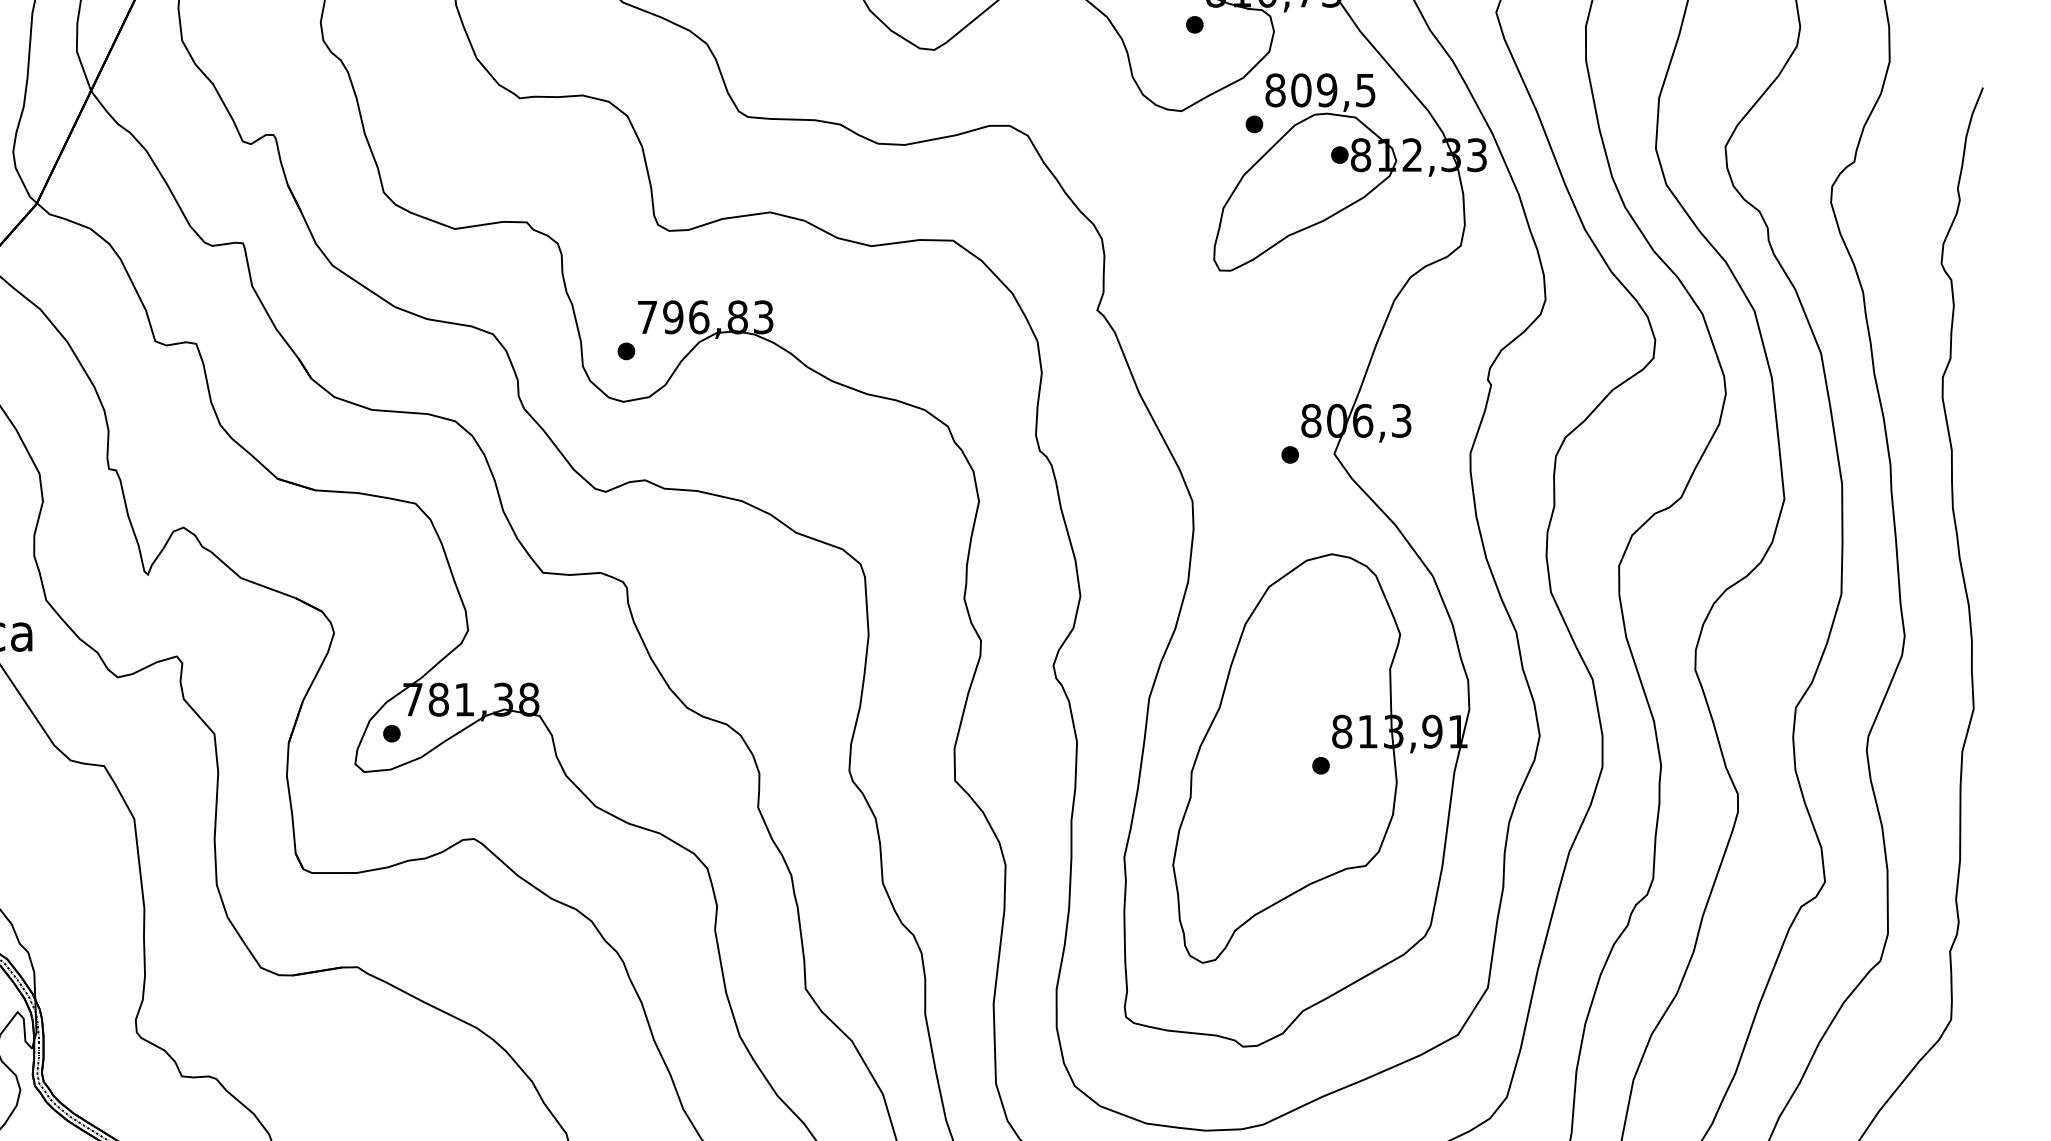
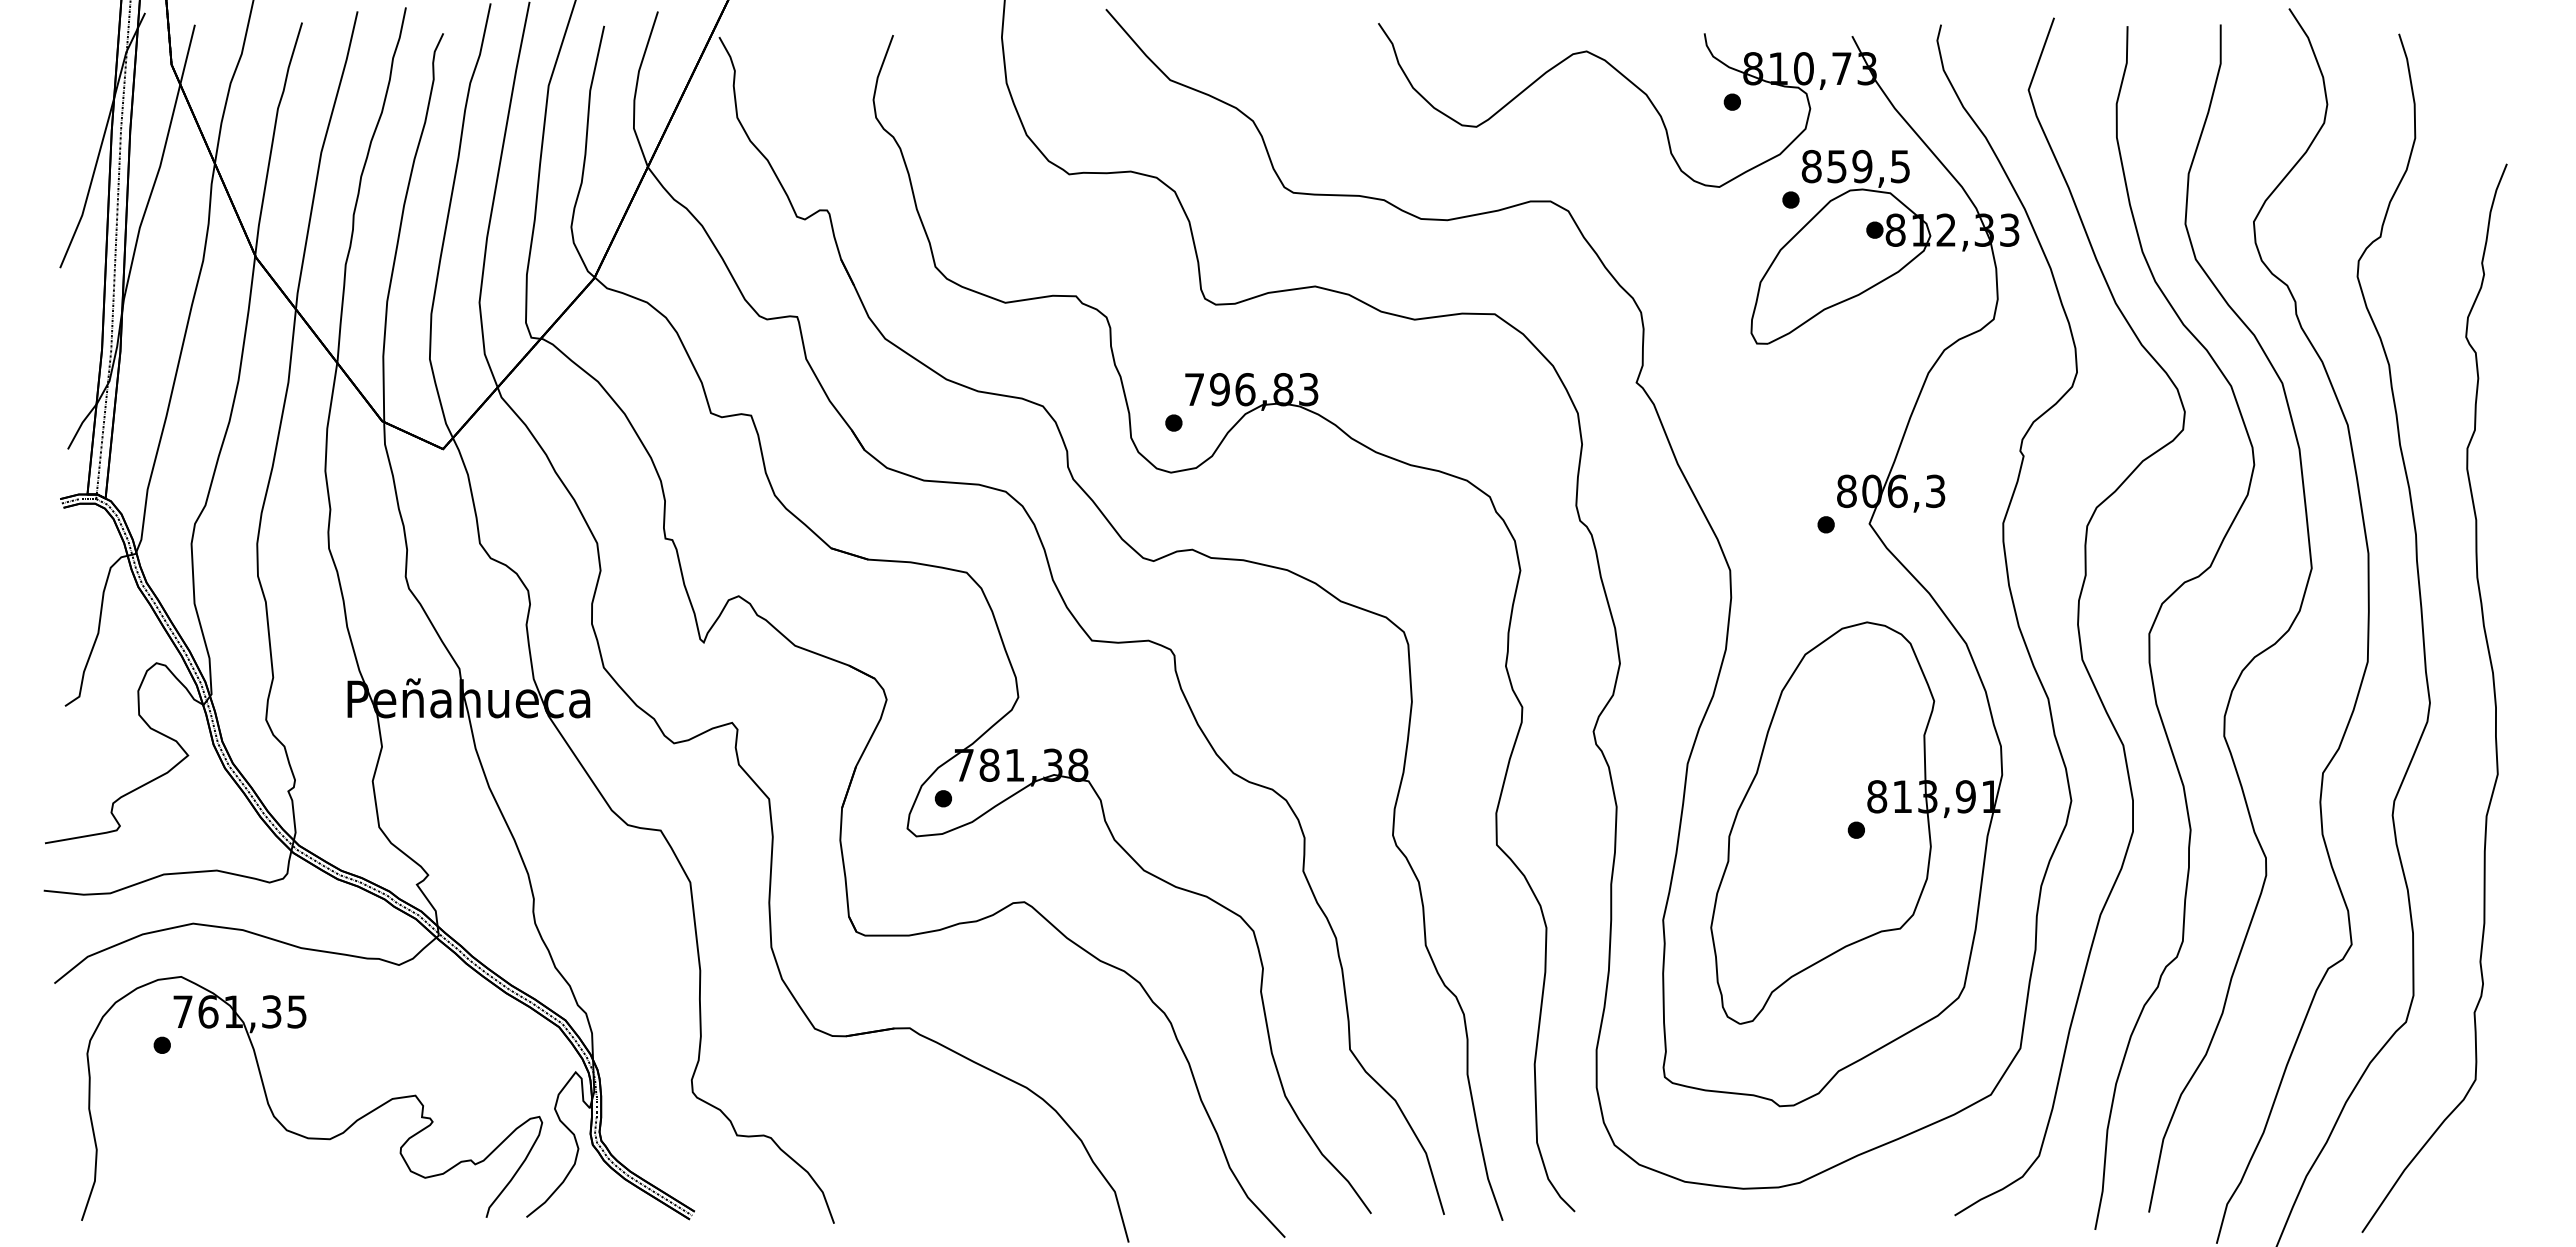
text: (1301, 90) -> (1837, 166), 809,5 -> 859,5

